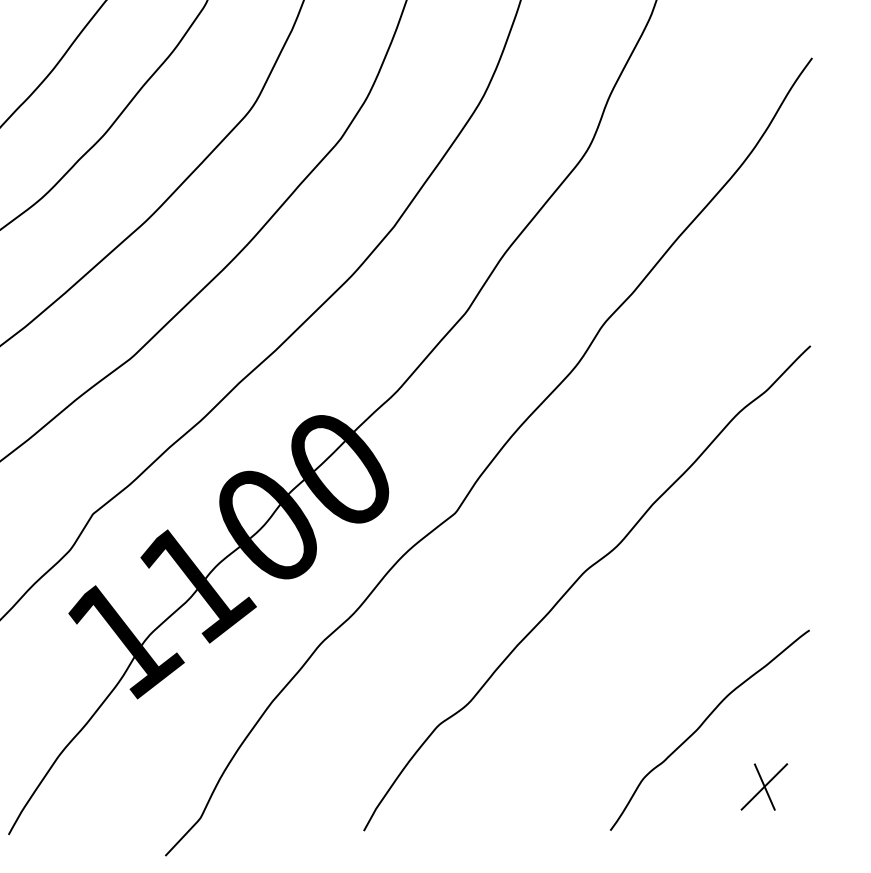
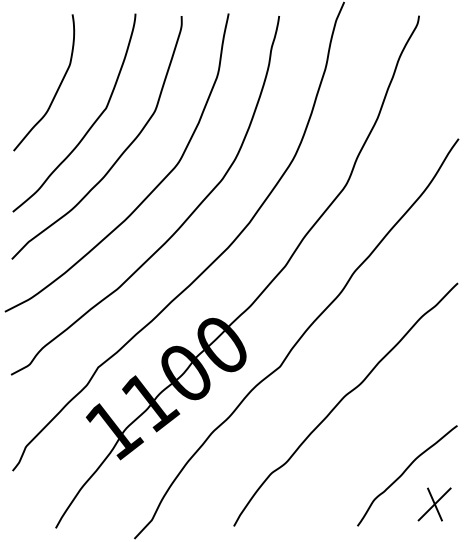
part: (763, 785) -> (434, 503), size x1.4

